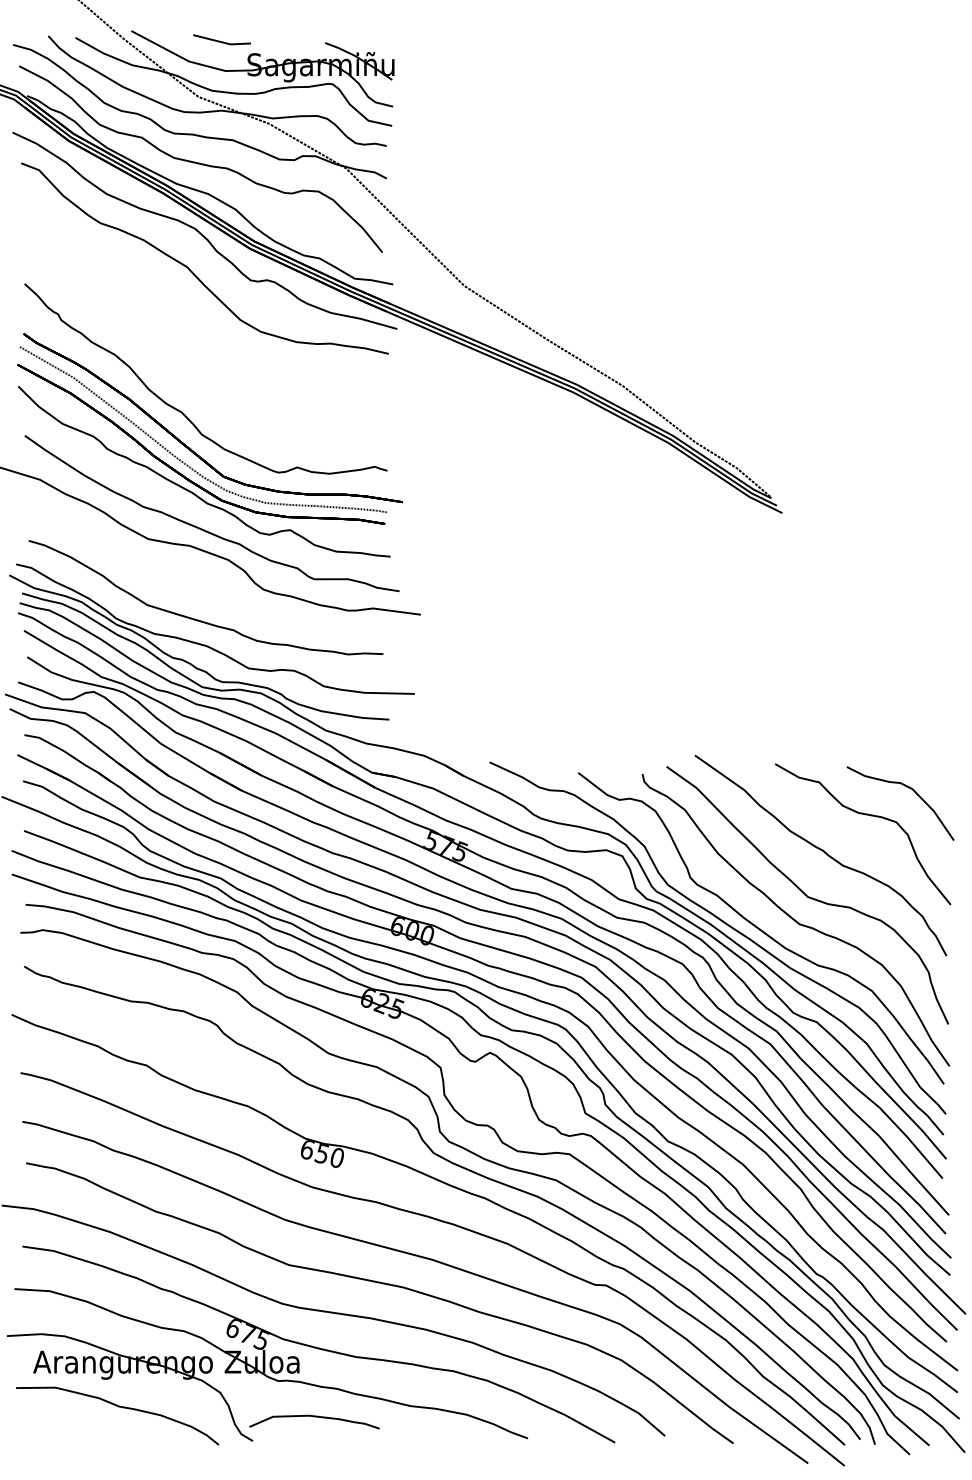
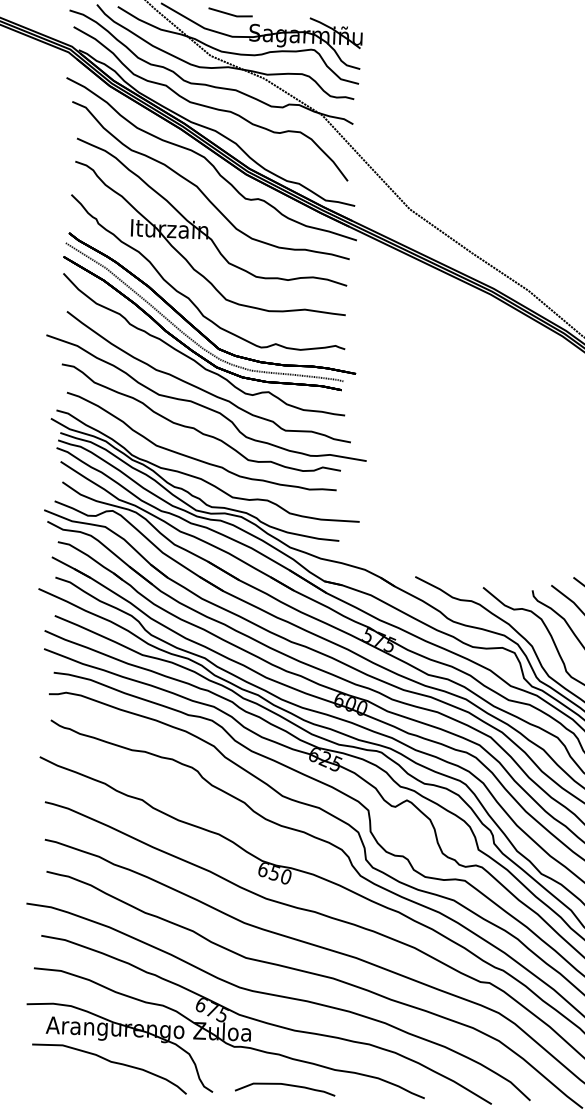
part: (207, 318) -> (211, 226), added
curve: (198, 581) -> (196, 428), added
curve: (314, 1417) -> (285, 1085), moved

